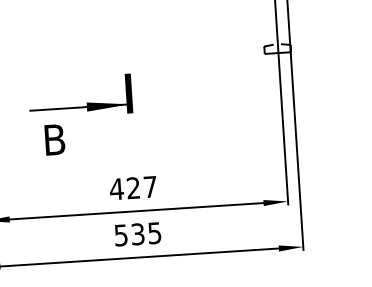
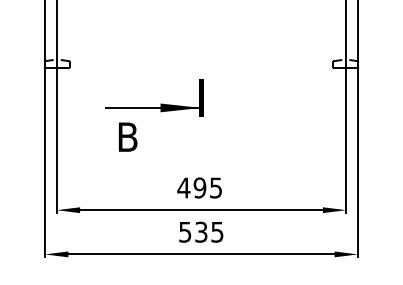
text: (141, 187) -> (207, 187), 427 -> 495

